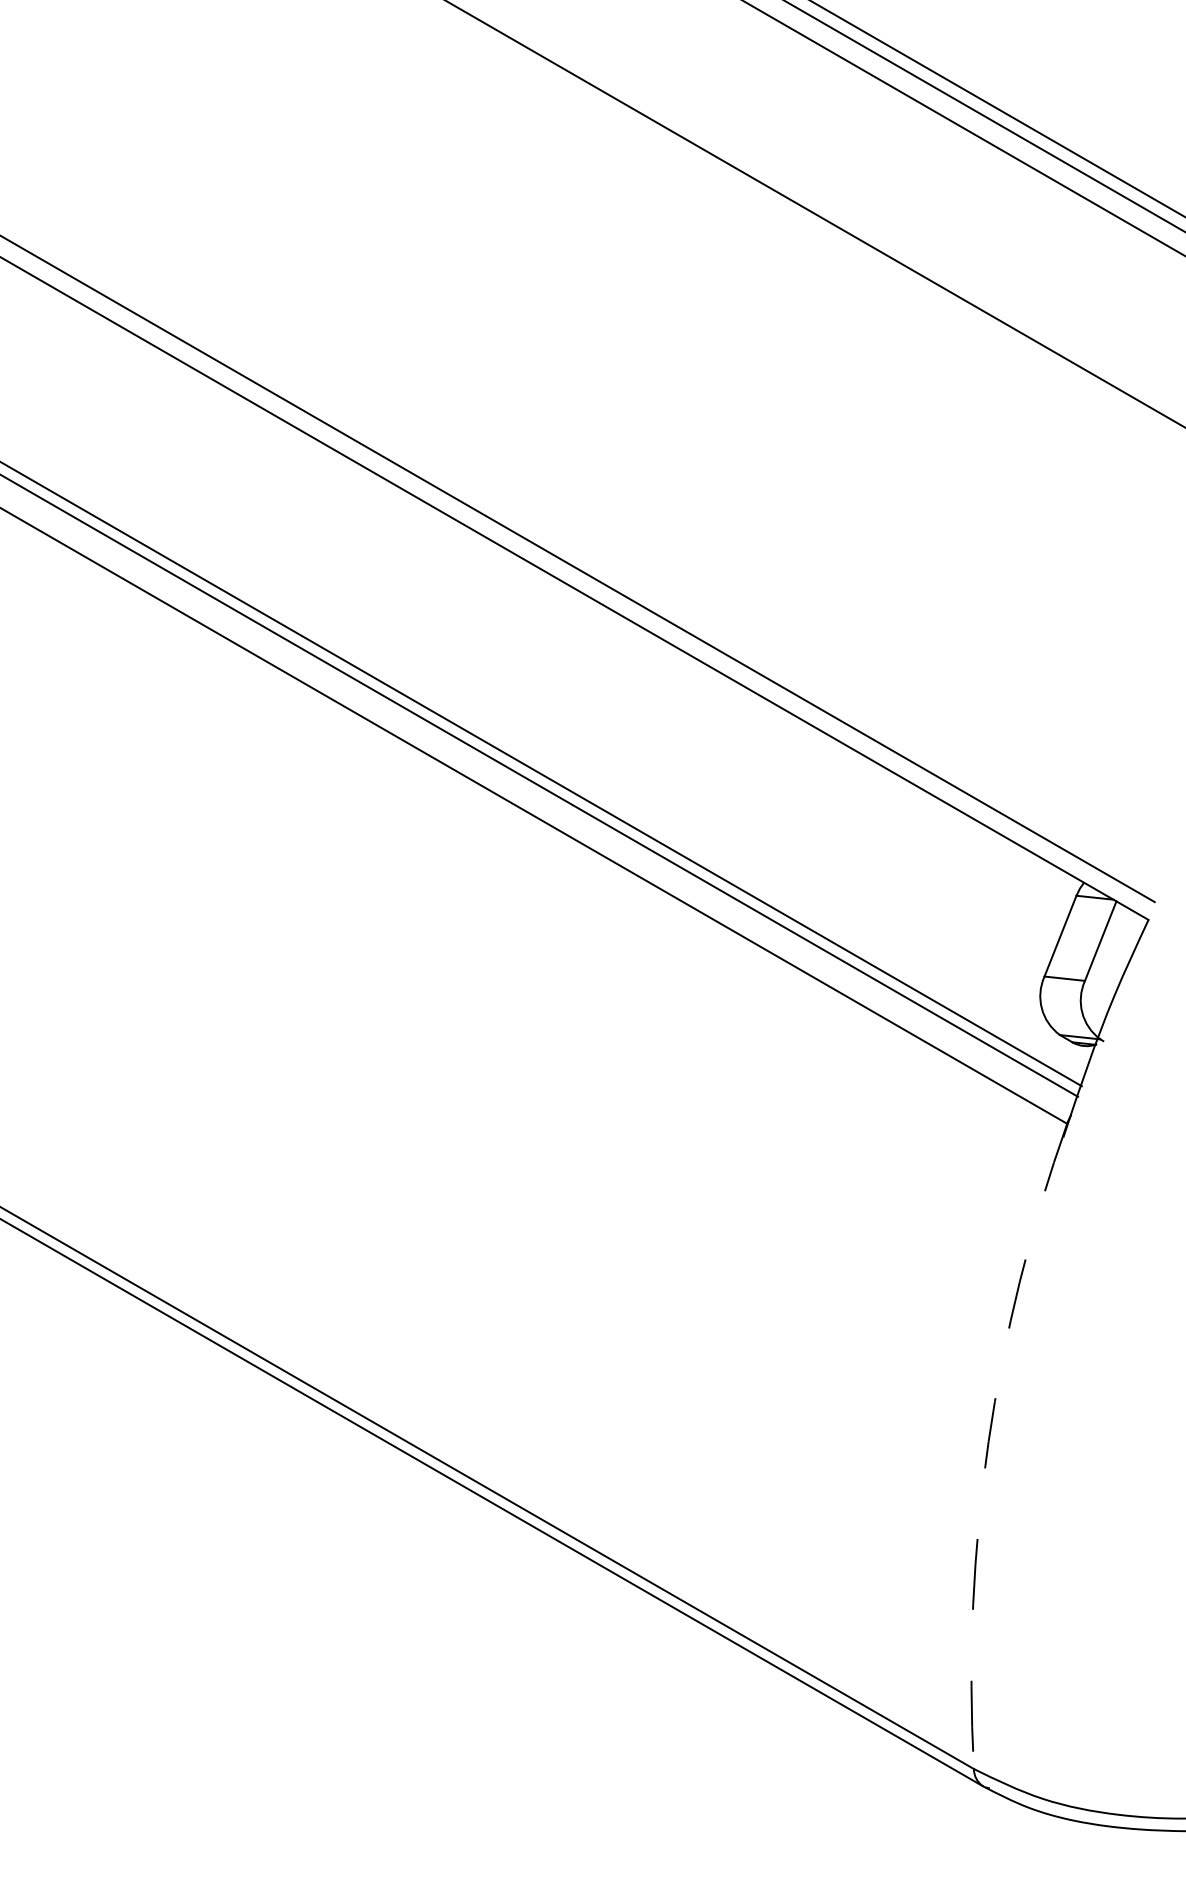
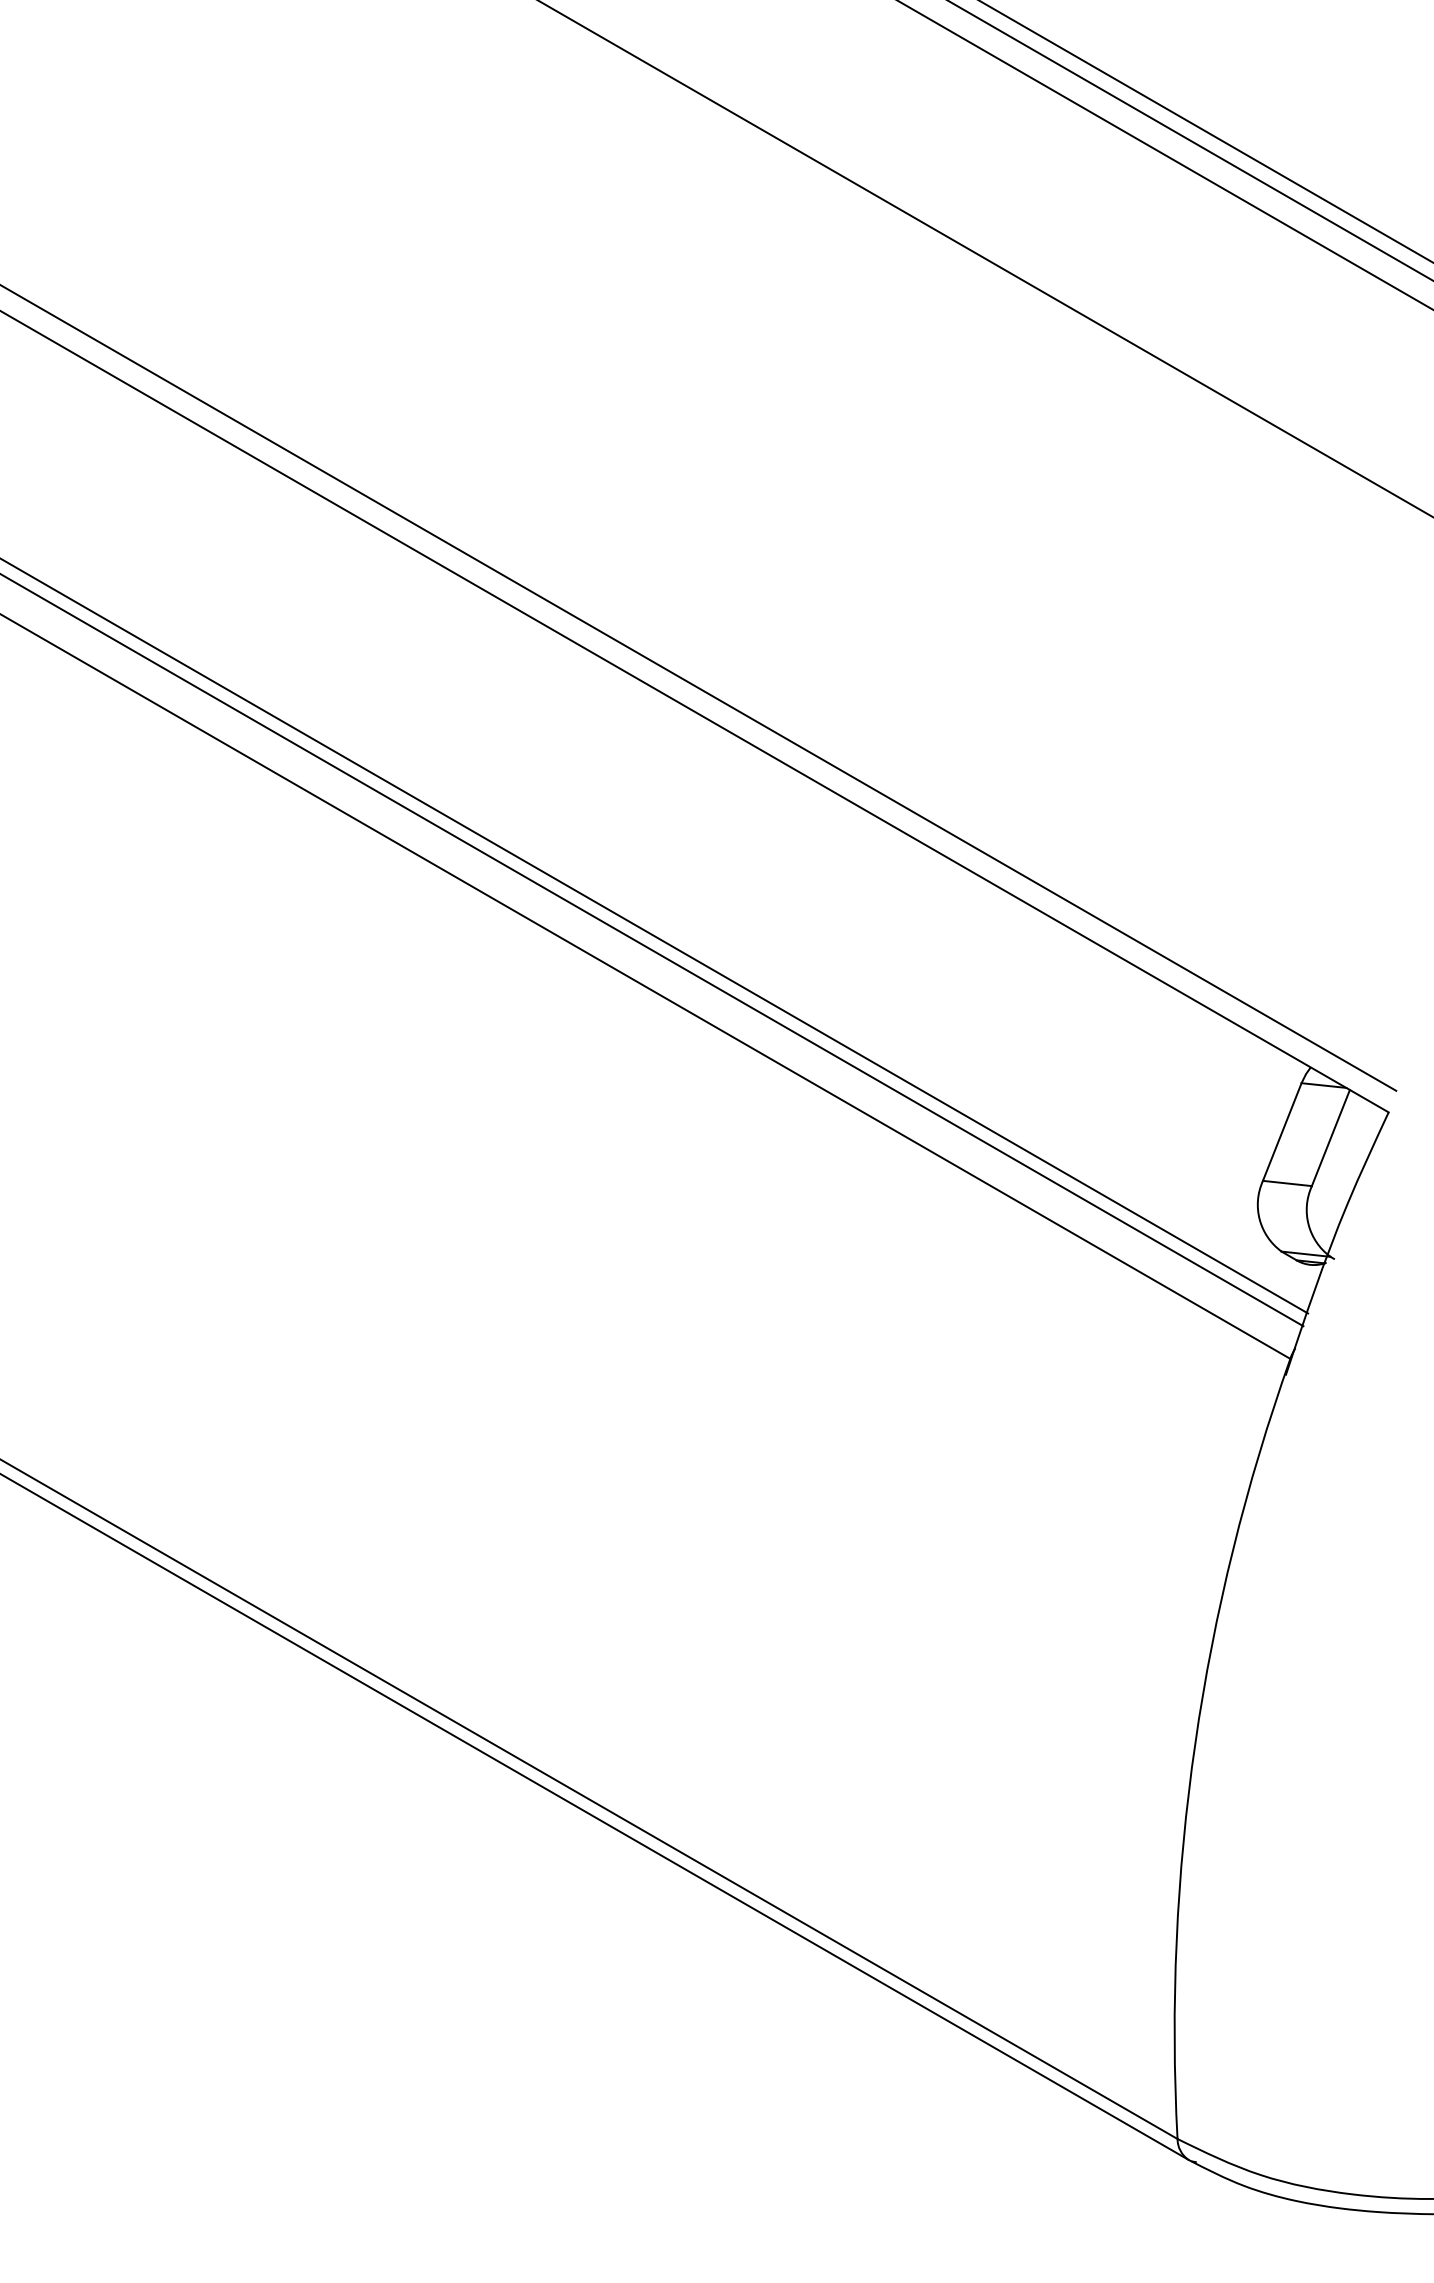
arc: (988, 1441) -> (1195, 1743), dashed -> solid

